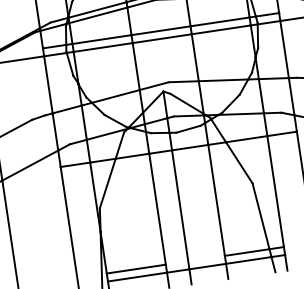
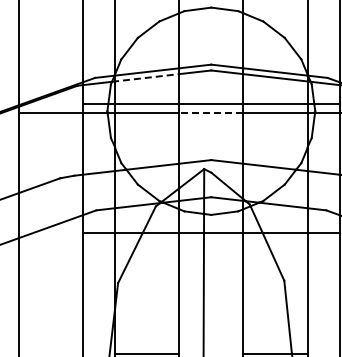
line: (96, 15) -> (145, 77), solid -> dashed
line: (161, 38) -> (210, 112), solid -> dashed

